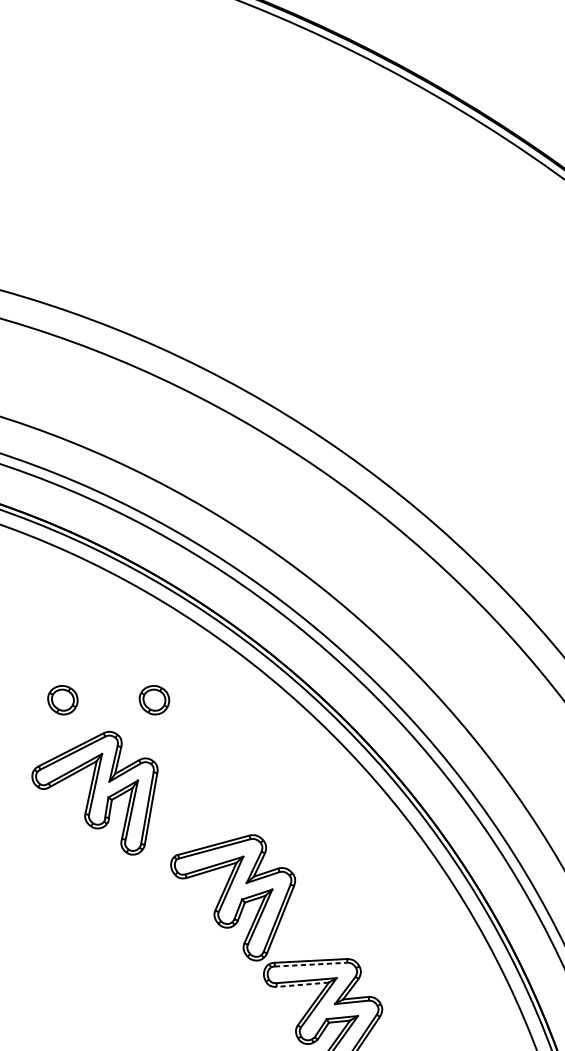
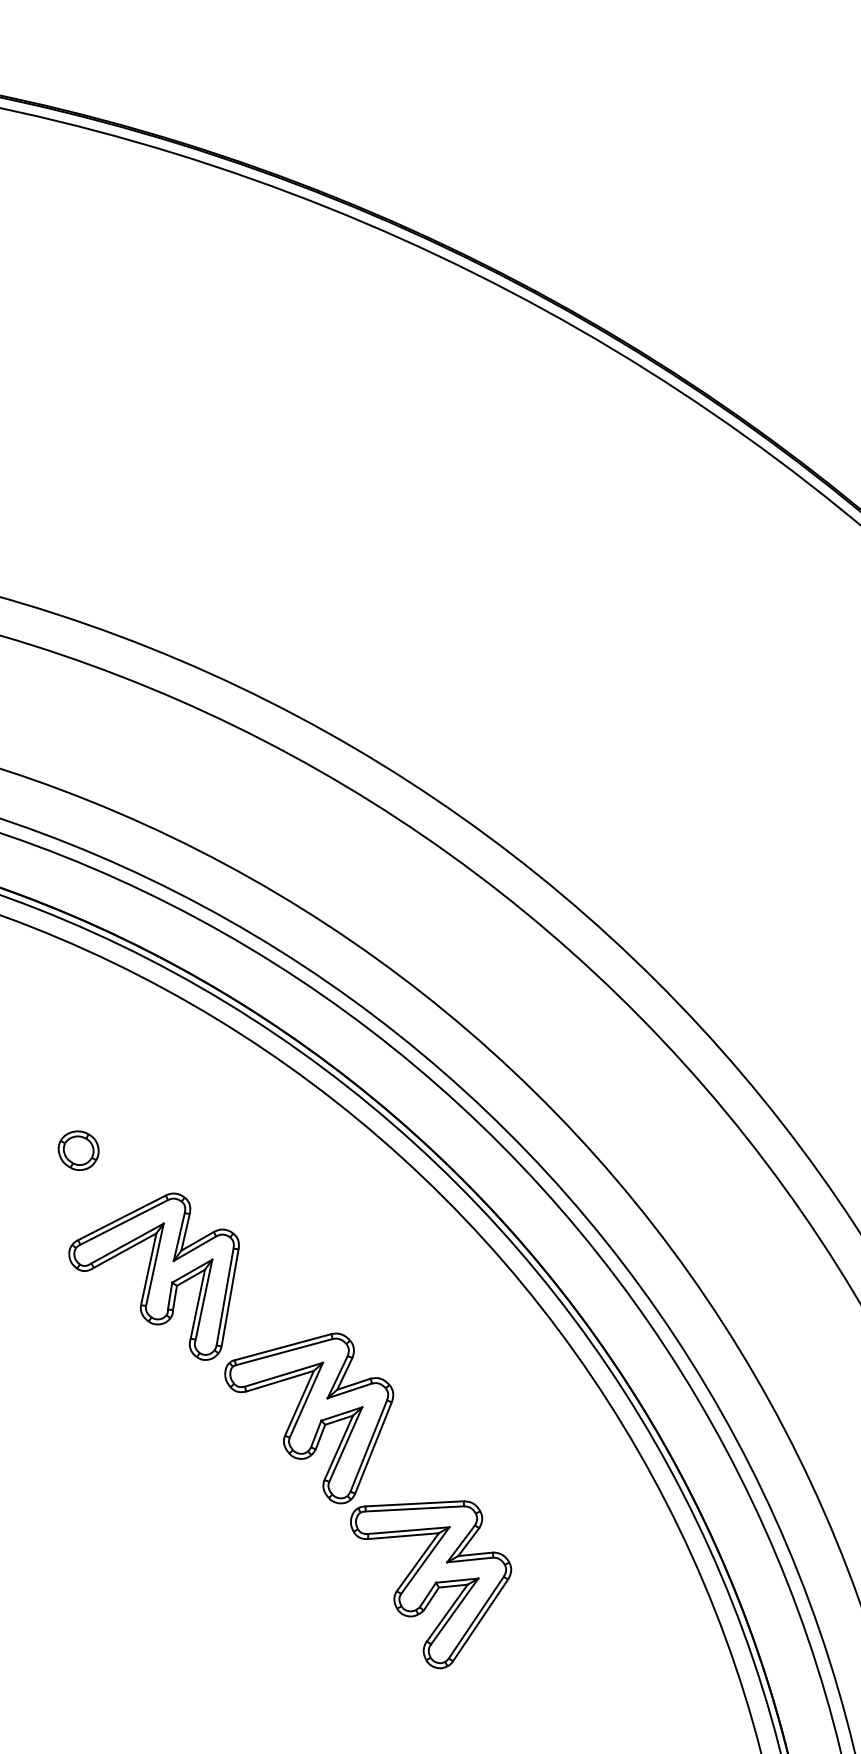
part: (154, 700) -> (202, 1150), removed
part: (94, 793) -> (153, 1276), moved
line: (311, 964) -> (415, 1508), dashed -> solid
line: (302, 985) -> (403, 1536), dashed -> solid

